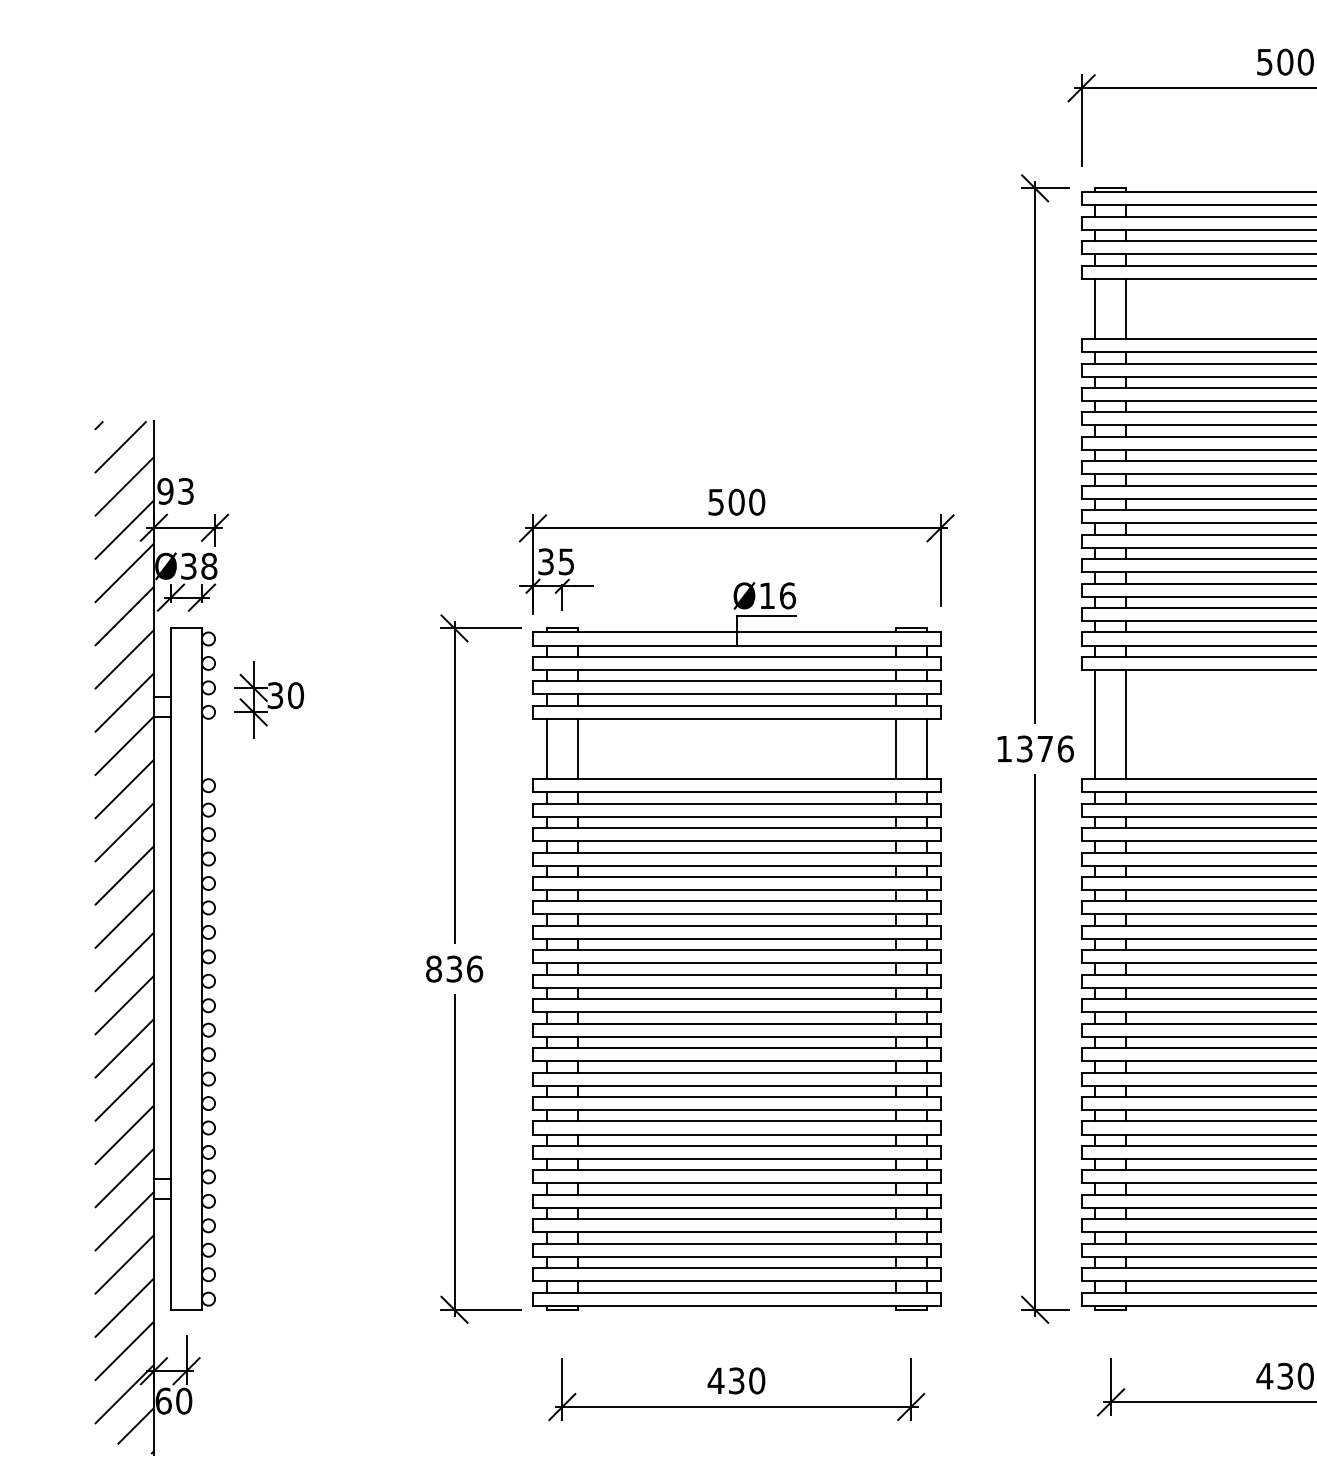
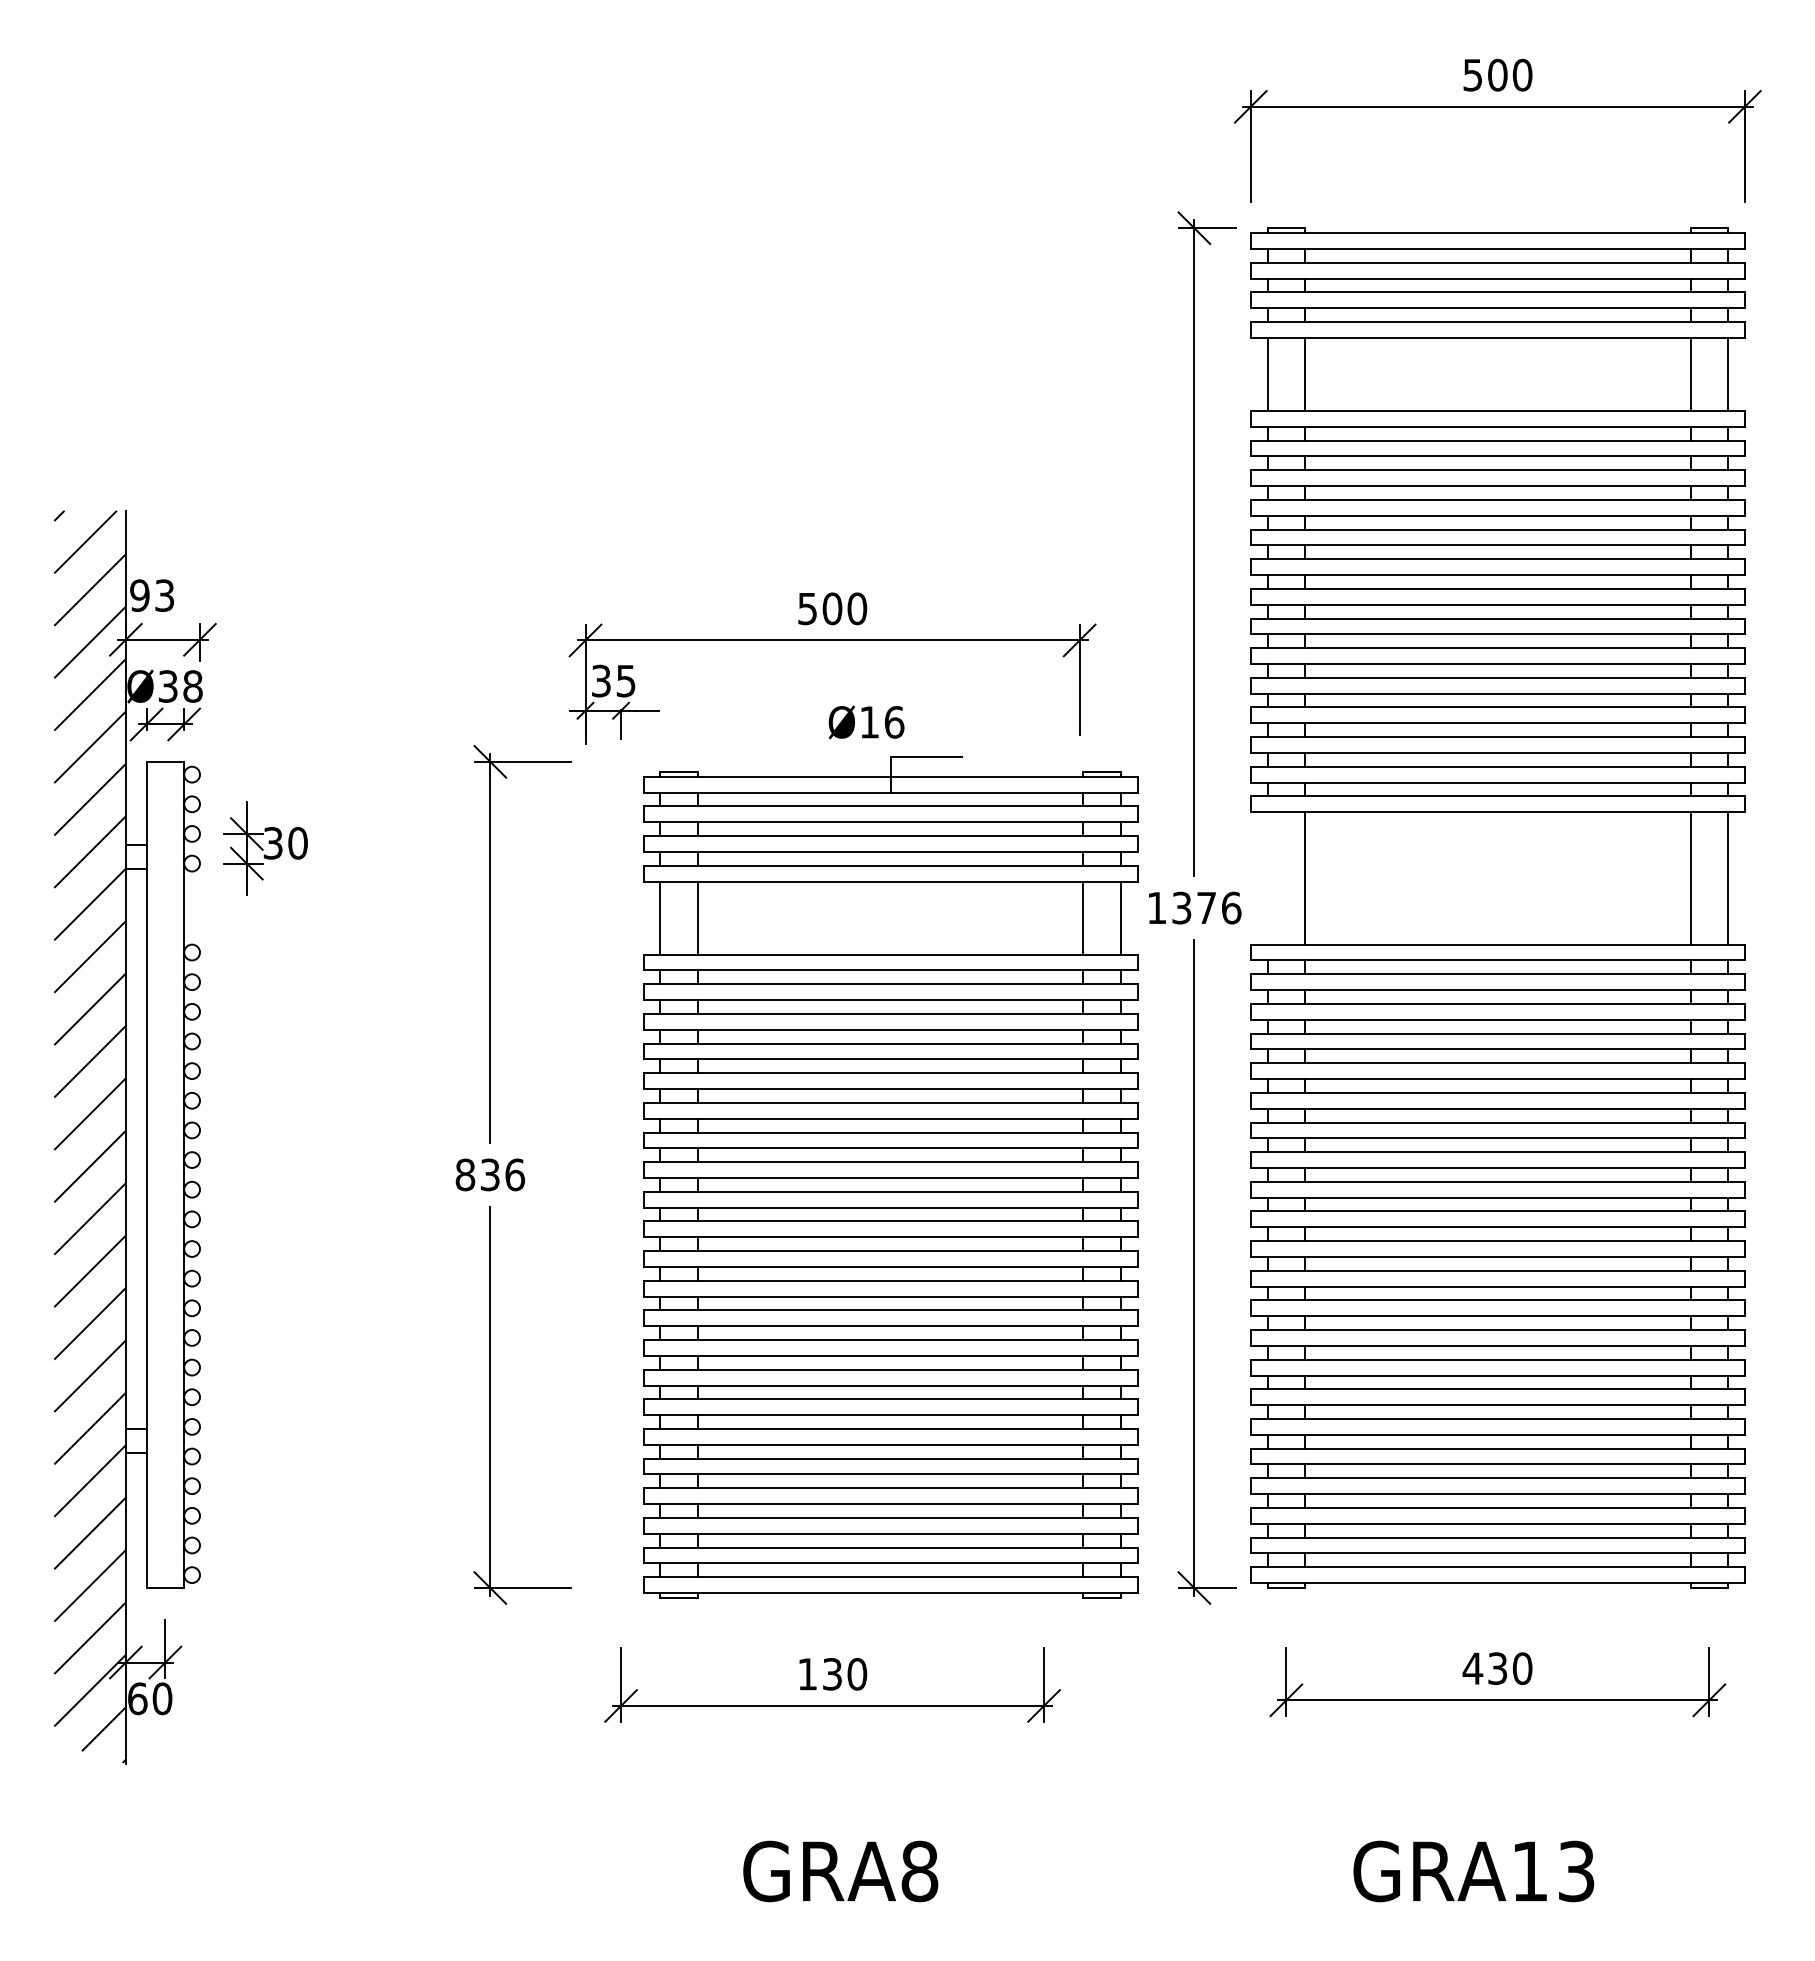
line: (1095, 724) -> (1267, 878), removed
part: (736, 962) -> (890, 1177), moved
text: (716, 1381) -> (807, 1674), 430 -> 130

